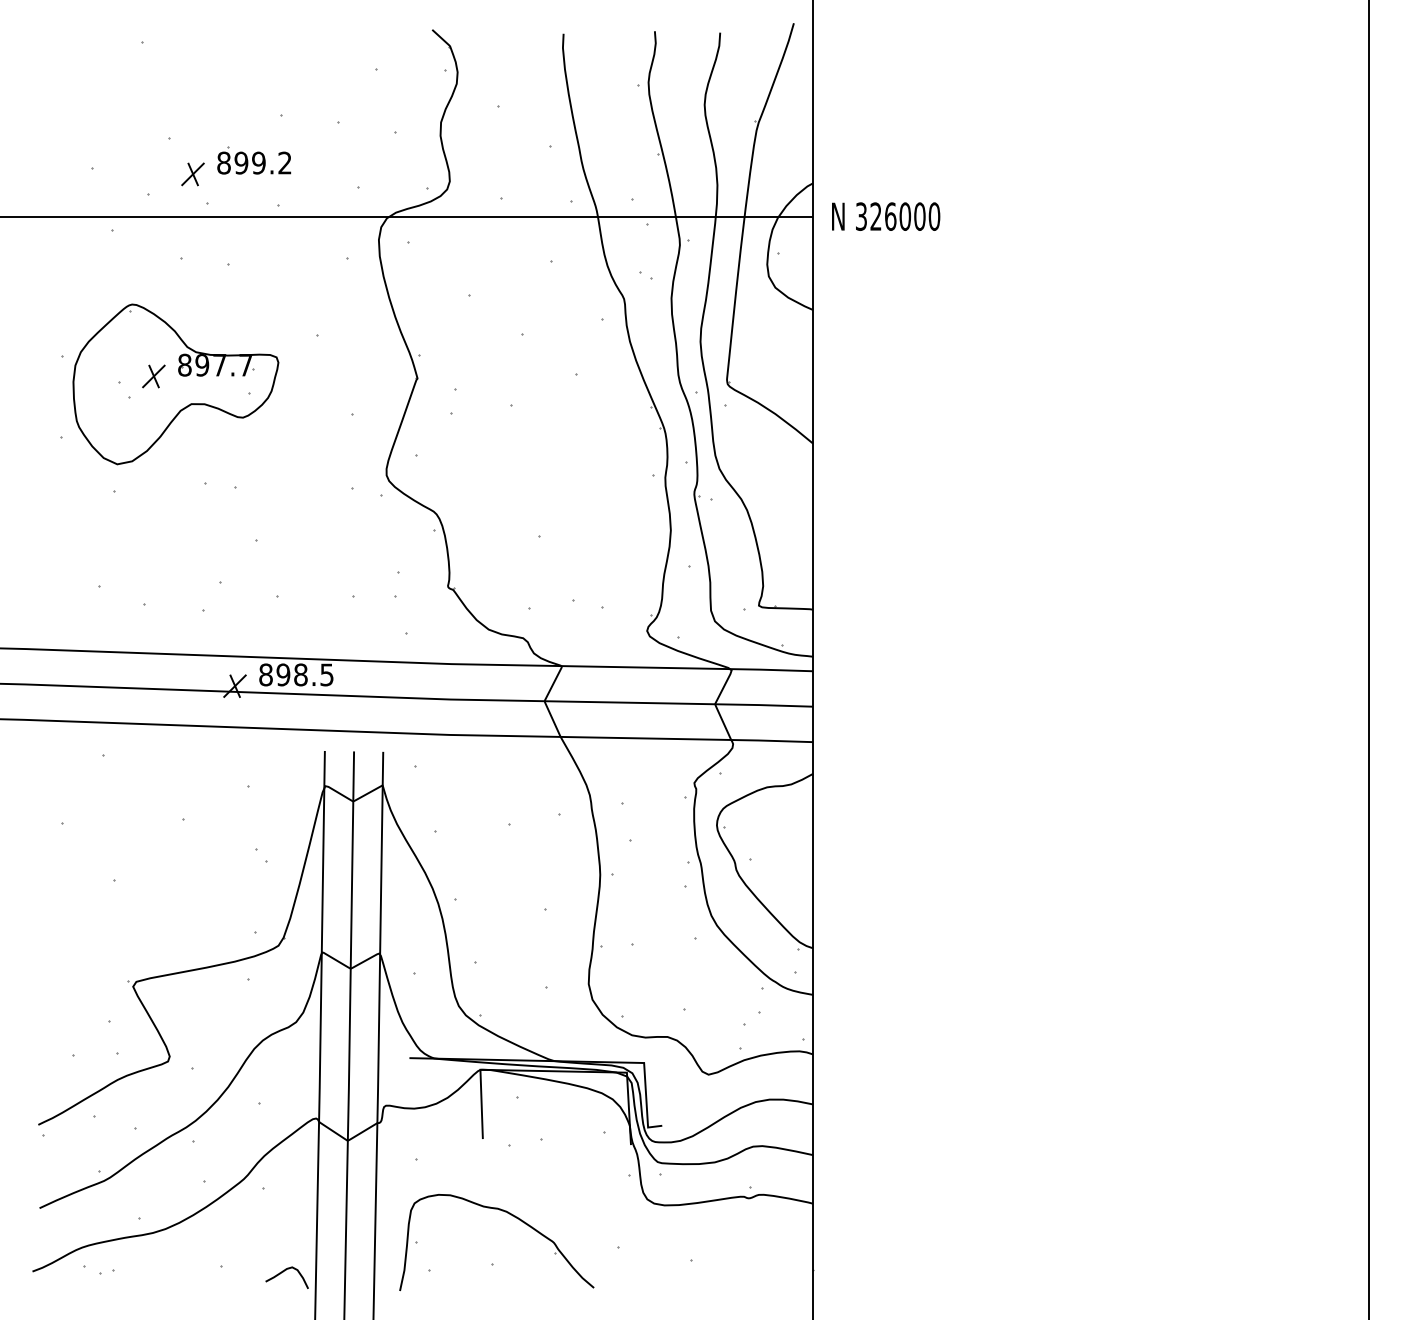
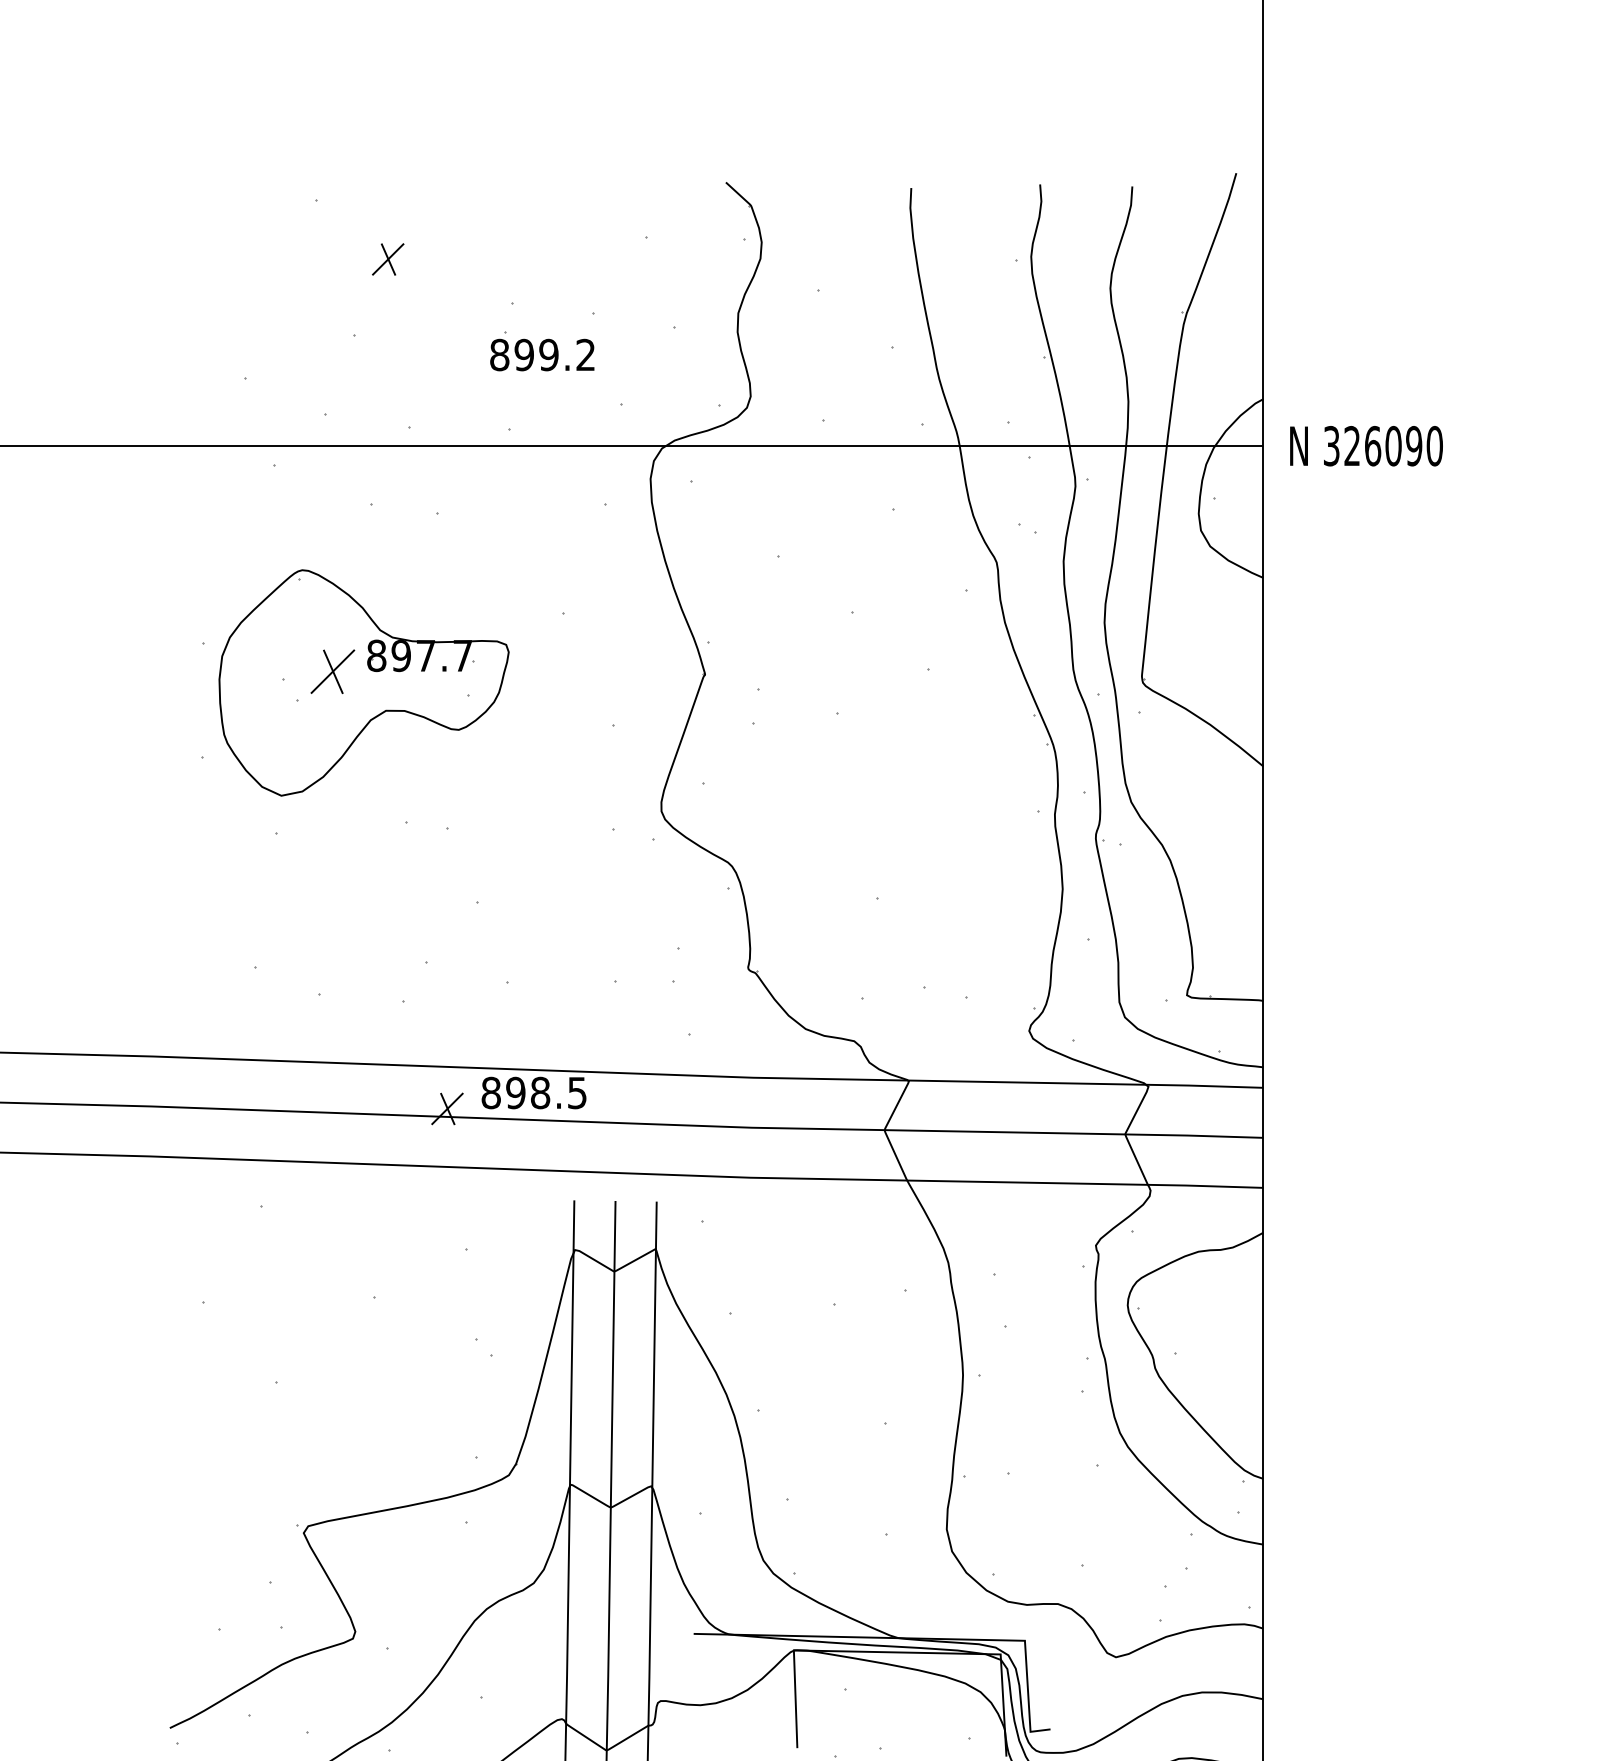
part: (254, 160) -> (542, 351), moved
part: (192, 174) -> (387, 259), moved
text: (919, 216) -> (1413, 445), 326000 -> 326090
part: (153, 376) -> (332, 671), size x1.4

